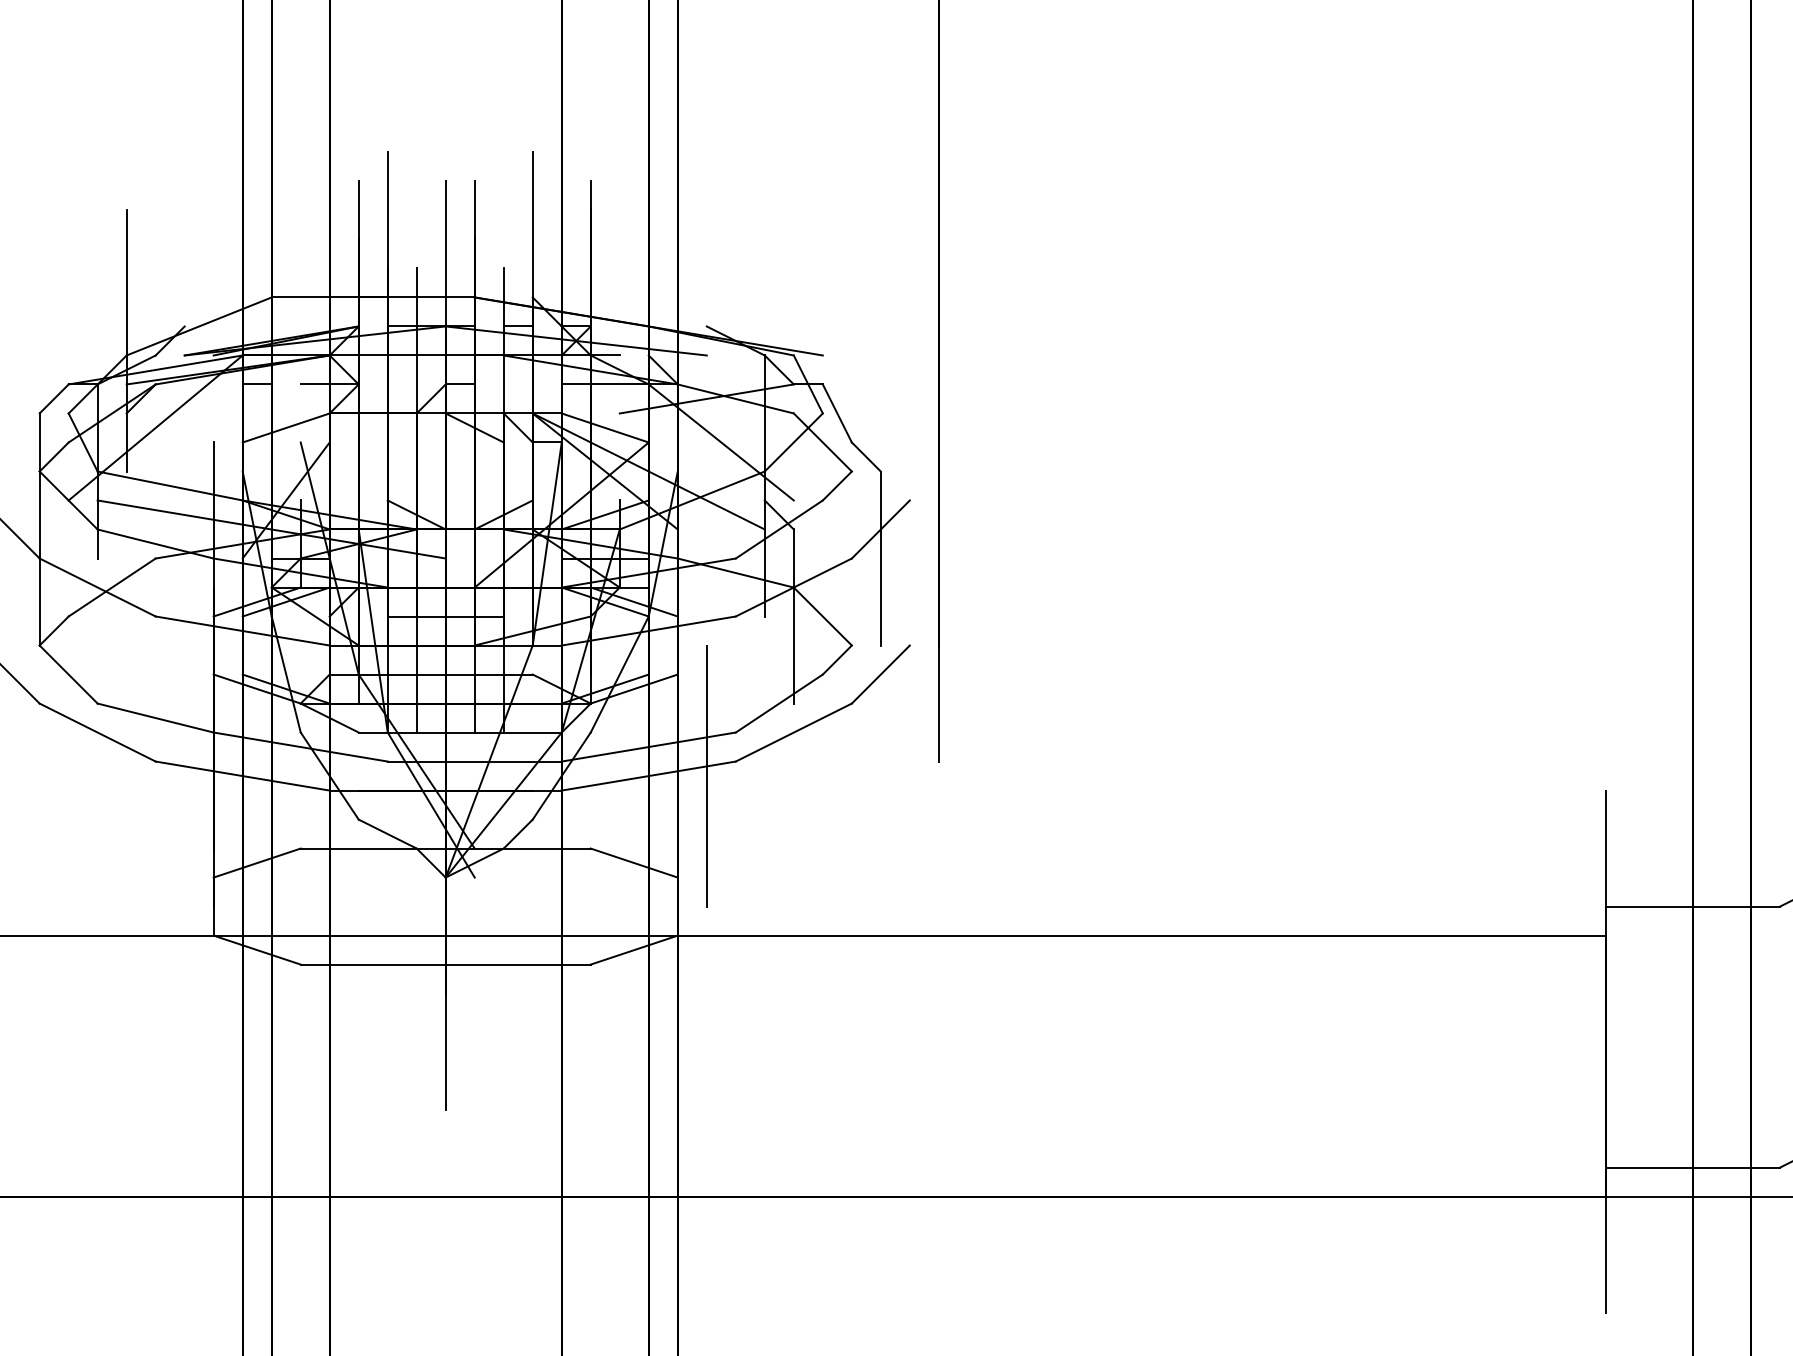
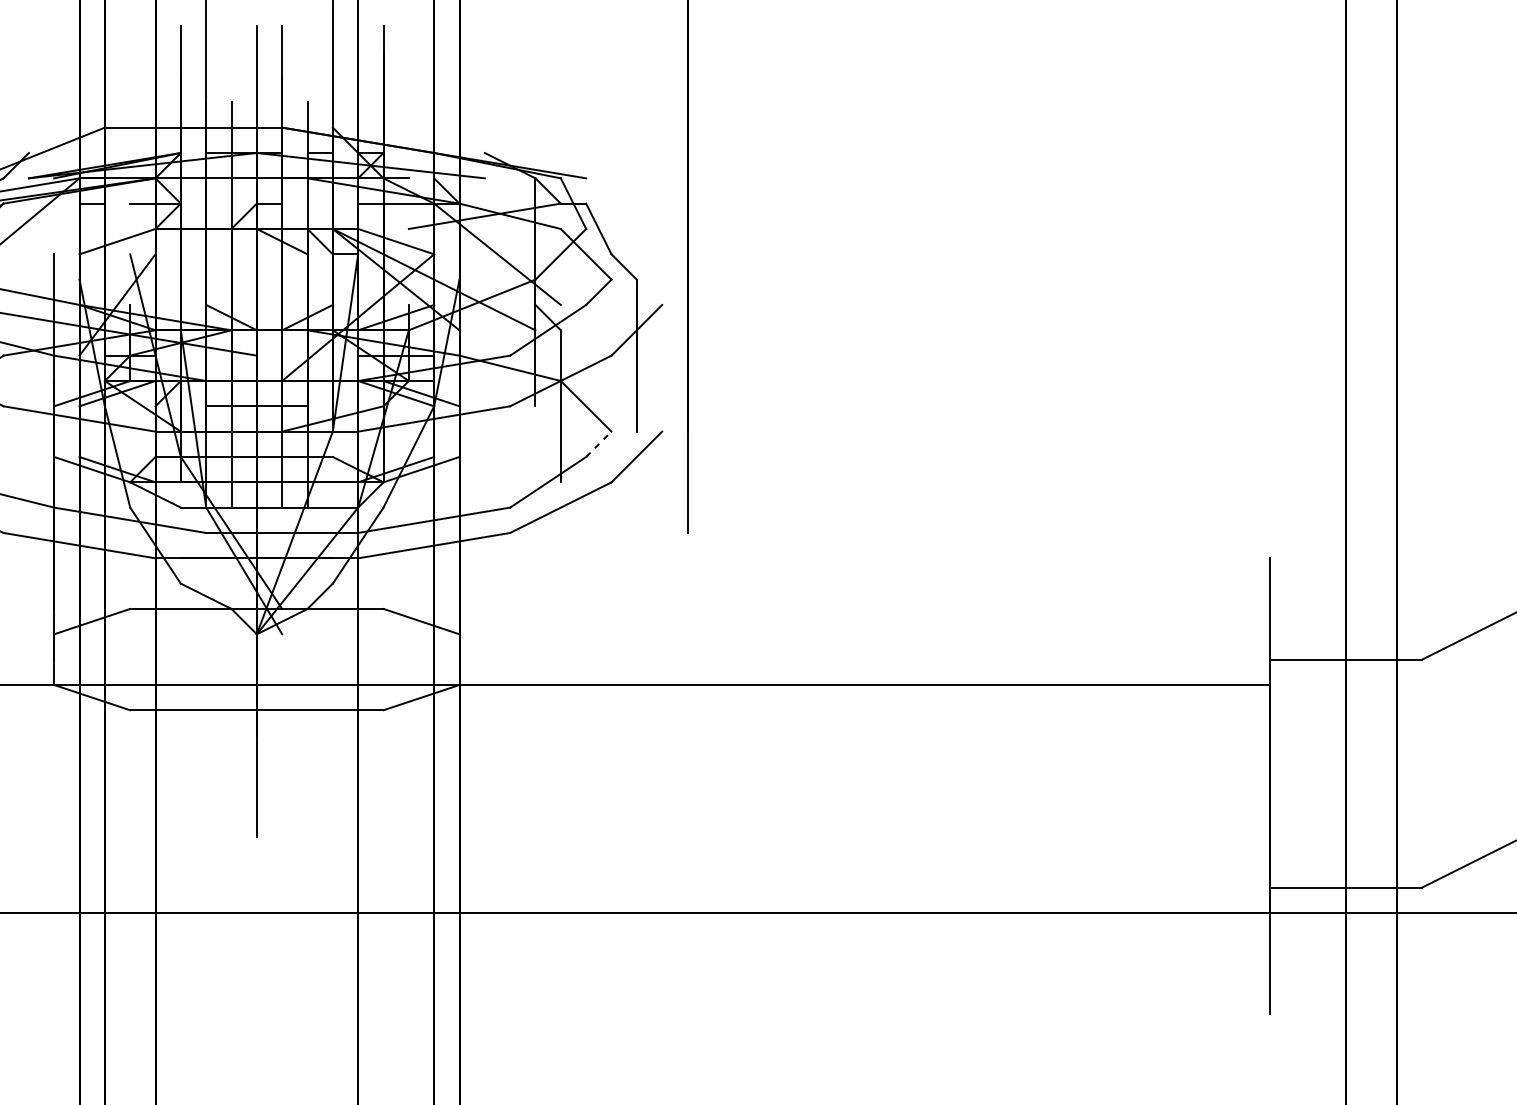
line: (837, 660) -> (598, 444), solid -> dashed
line: (706, 775) -> (484, 545), removed

